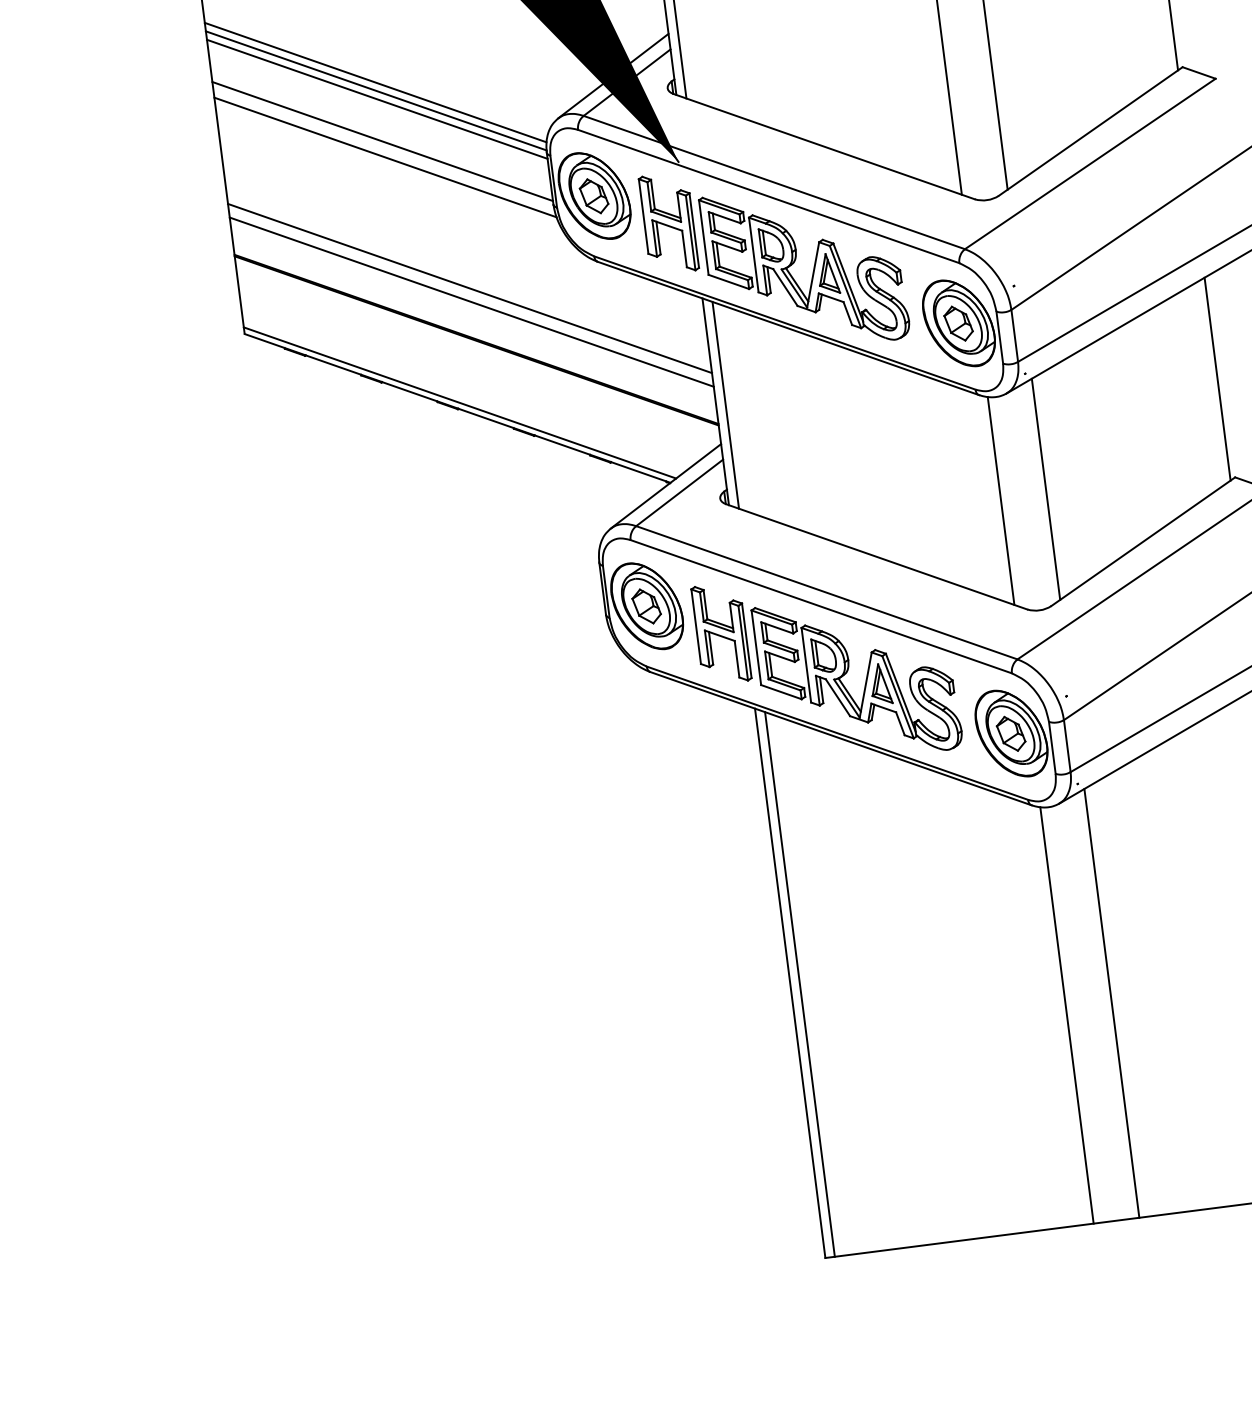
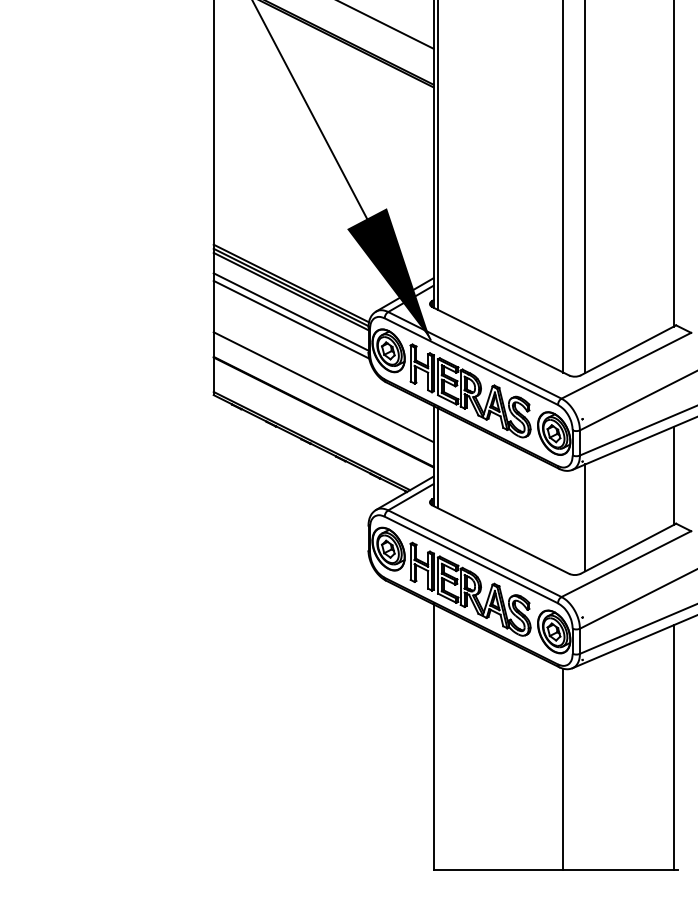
line: (471, 301) -> (323, 393), removed
line: (1001, 500) -> (563, 520), removed
line: (800, 984) -> (438, 738), removed
line: (1111, 1003) -> (585, 766), removed

